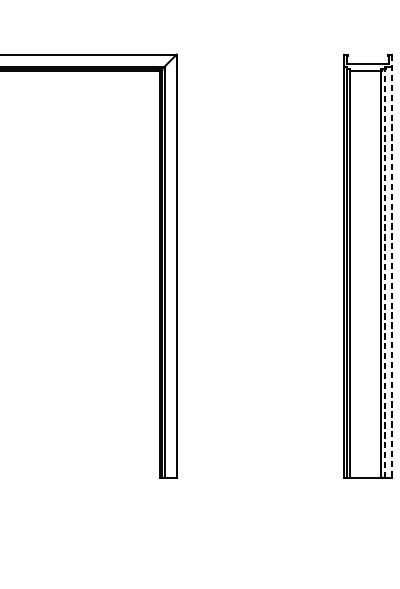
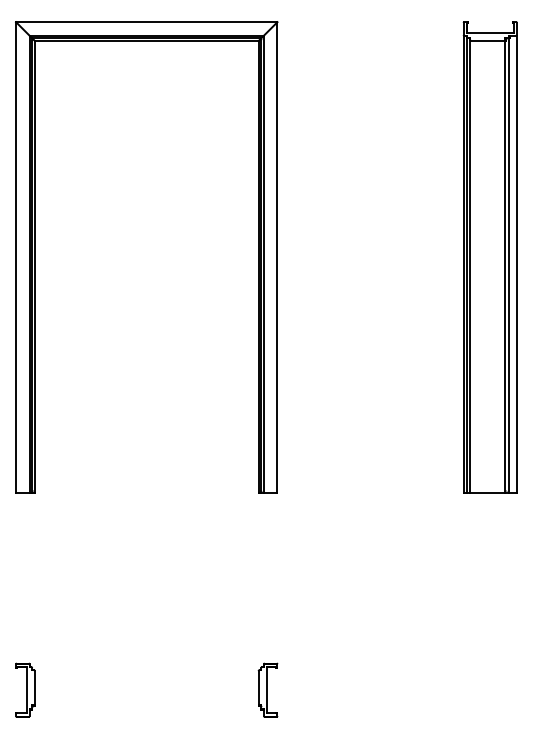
line: (391, 267) -> (516, 258), dashed -> solid
line: (385, 272) -> (509, 264), dashed -> solid

